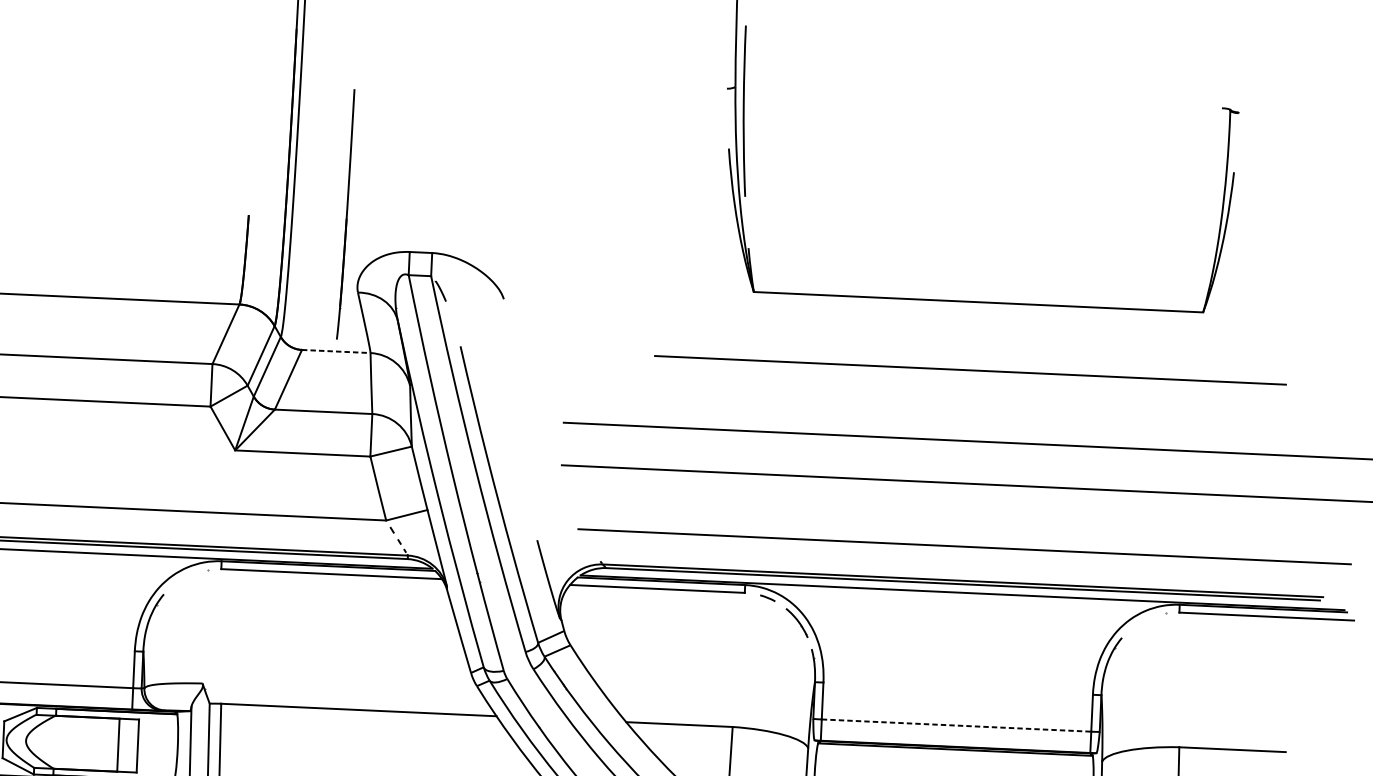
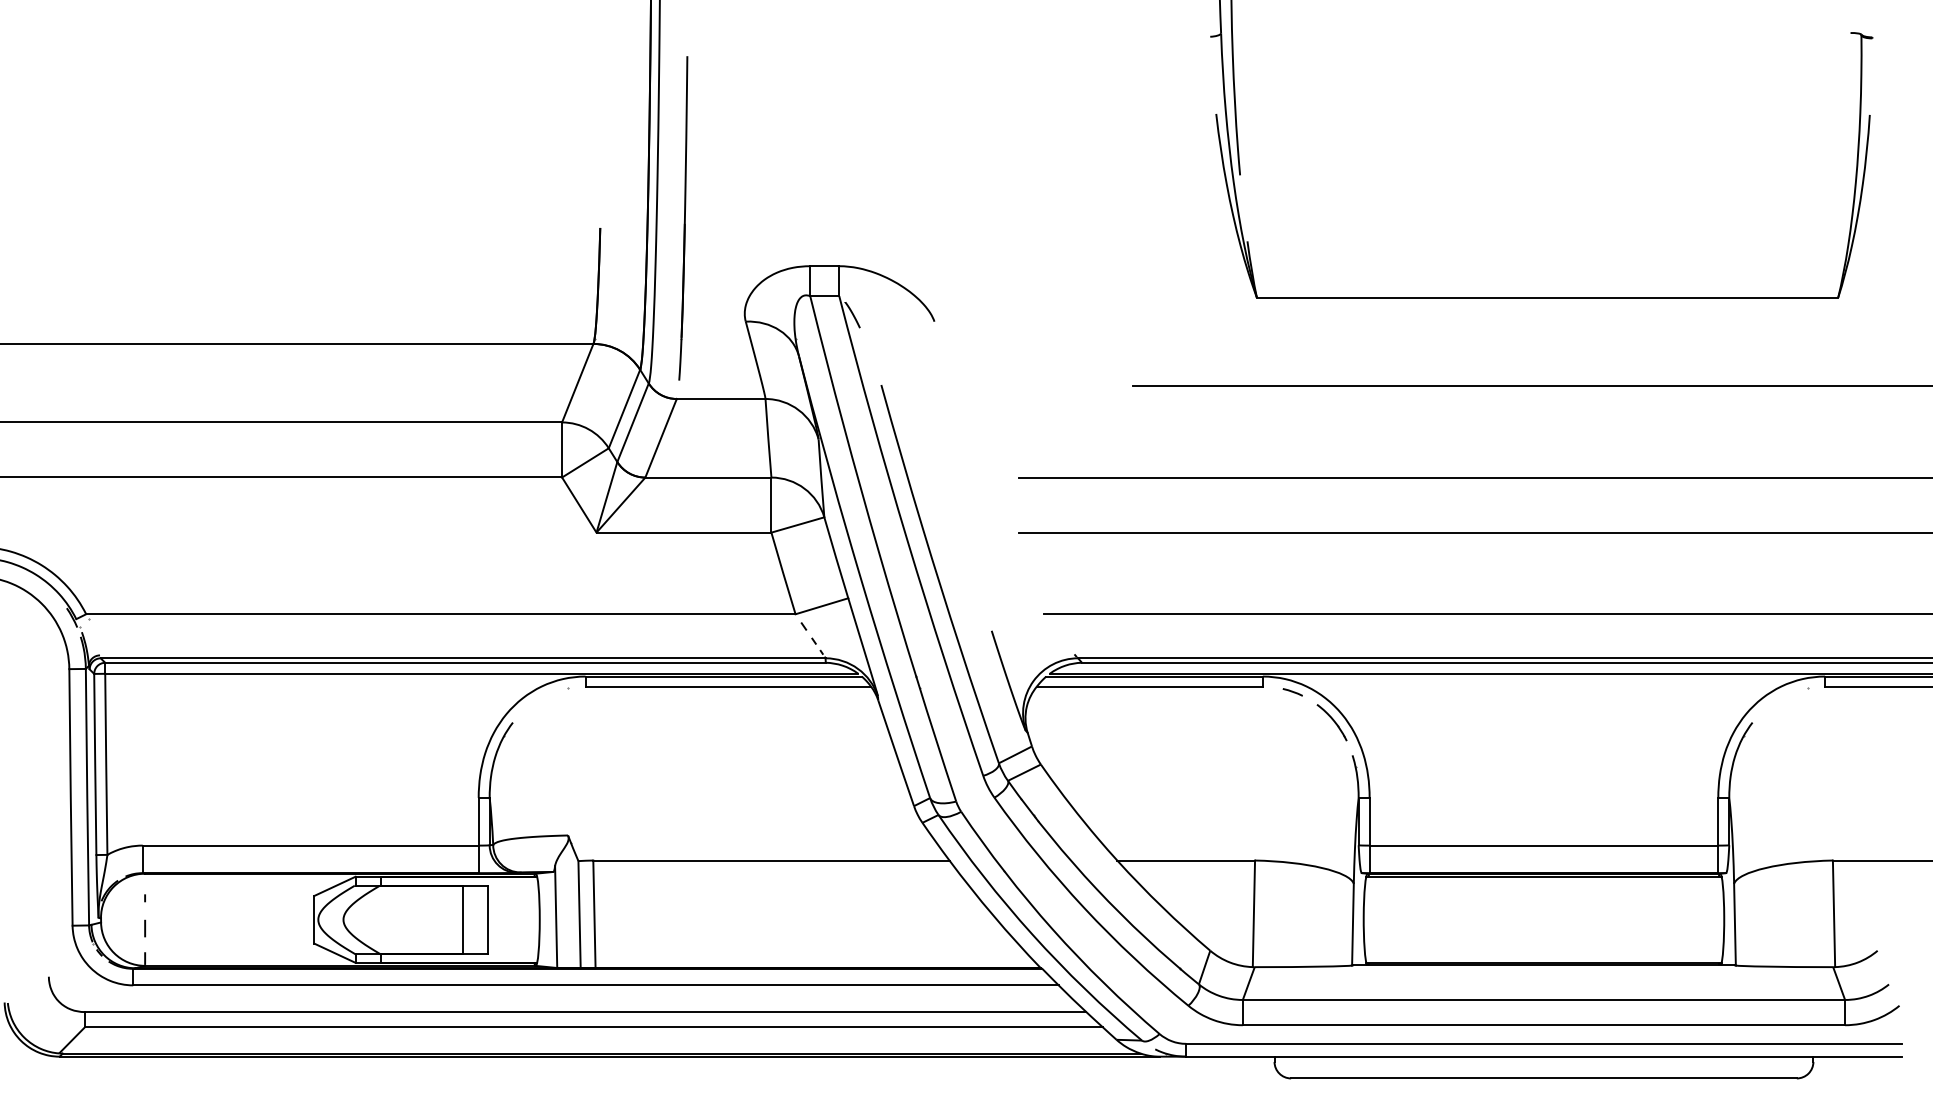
part: (345, 214) -> (683, 218), moved
line: (336, 351) -> (721, 399), dashed -> solid
line: (956, 725) -> (1544, 845), dashed -> solid

